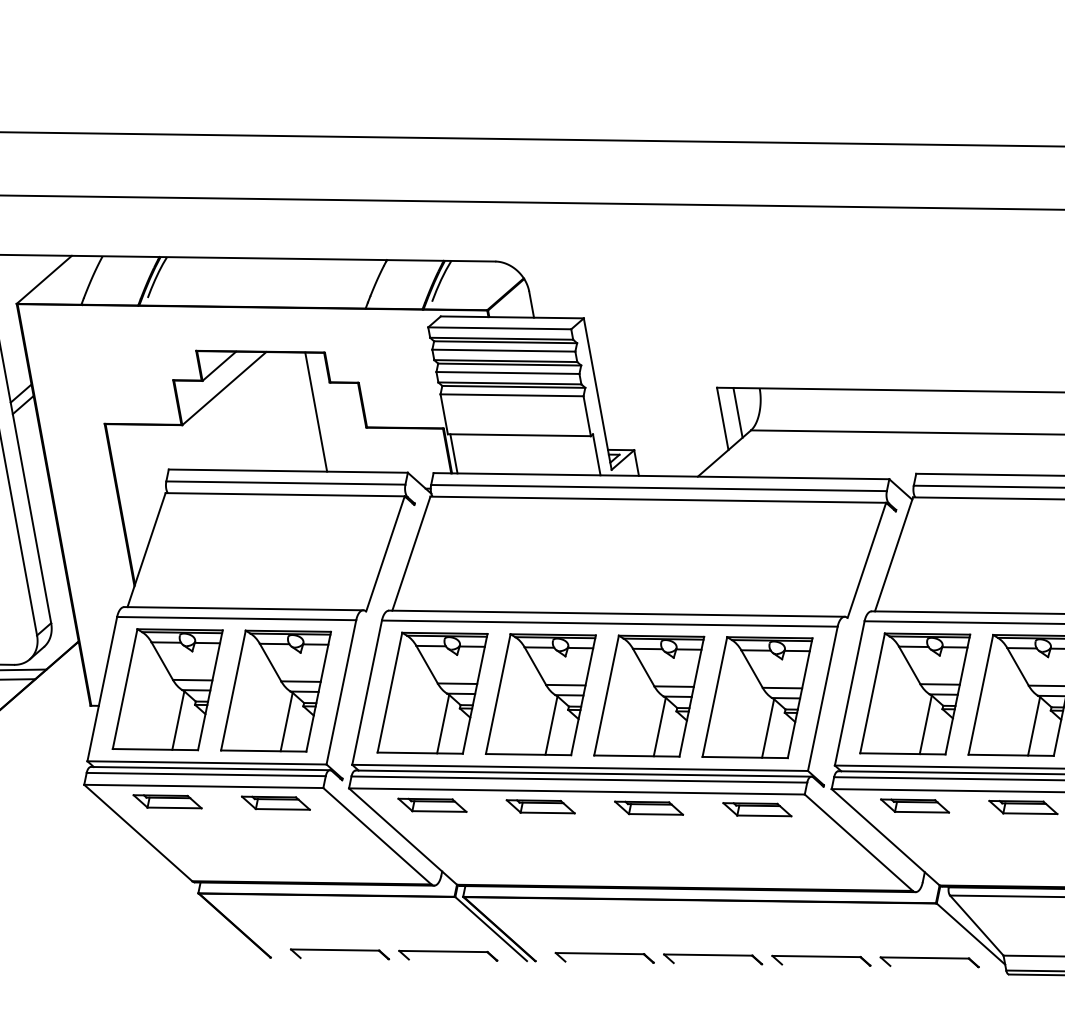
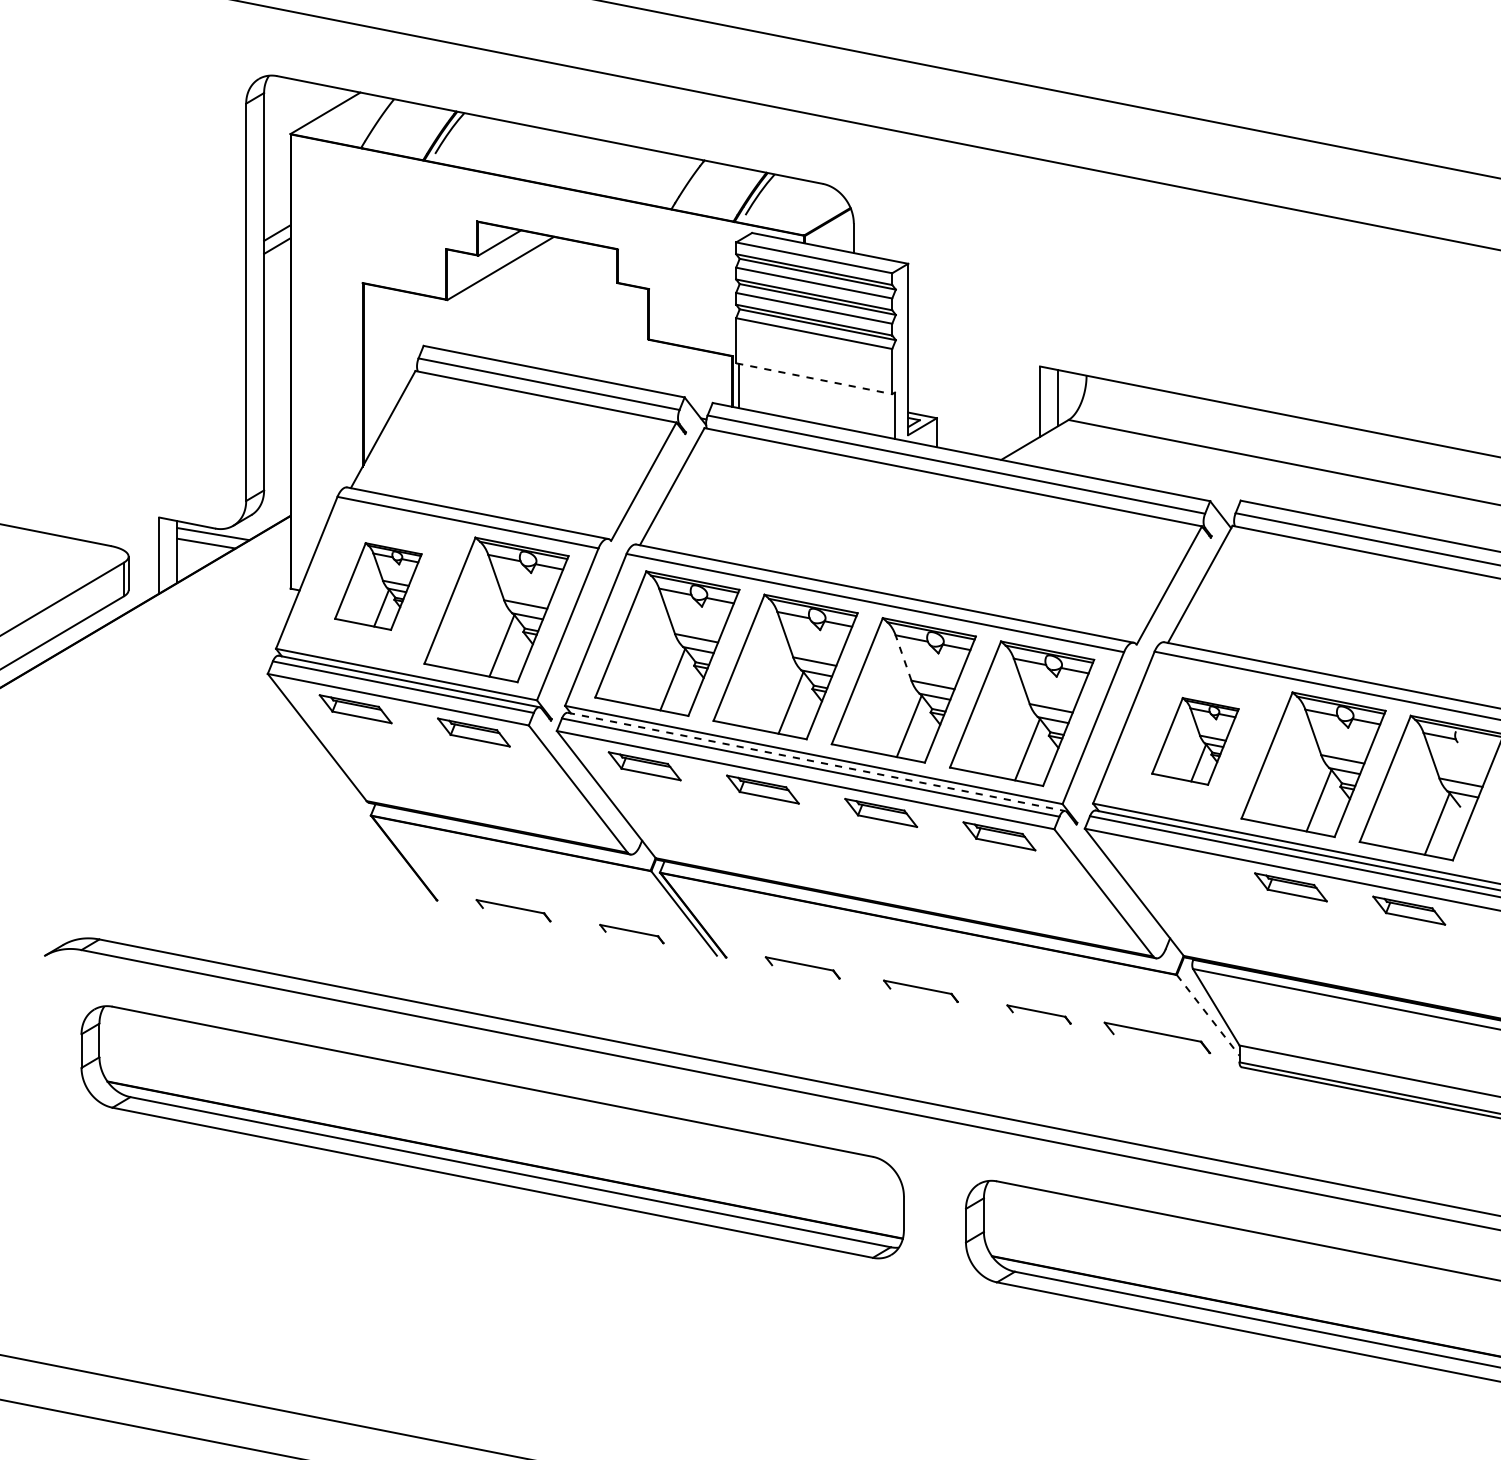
line: (316, 411) -> (596, 312), removed
line: (519, 434) -> (814, 378), solid -> dashed
line: (643, 667) -> (903, 657), solid -> dashed
part: (167, 689) -> (378, 586), size x0.6
part: (915, 694) -> (1195, 741), size x0.6
line: (583, 773) -> (816, 761), solid -> dashed
part: (914, 806) -> (1172, 864), removed
line: (971, 934) -> (1208, 1015), solid -> dashed
part: (339, 954) -> (513, 910), size x0.7
part: (447, 955) -> (631, 933), size x0.6
part: (604, 957) -> (802, 967), size x0.7
part: (712, 959) -> (920, 991), size x0.7
part: (820, 960) -> (1038, 1014), size x0.6

